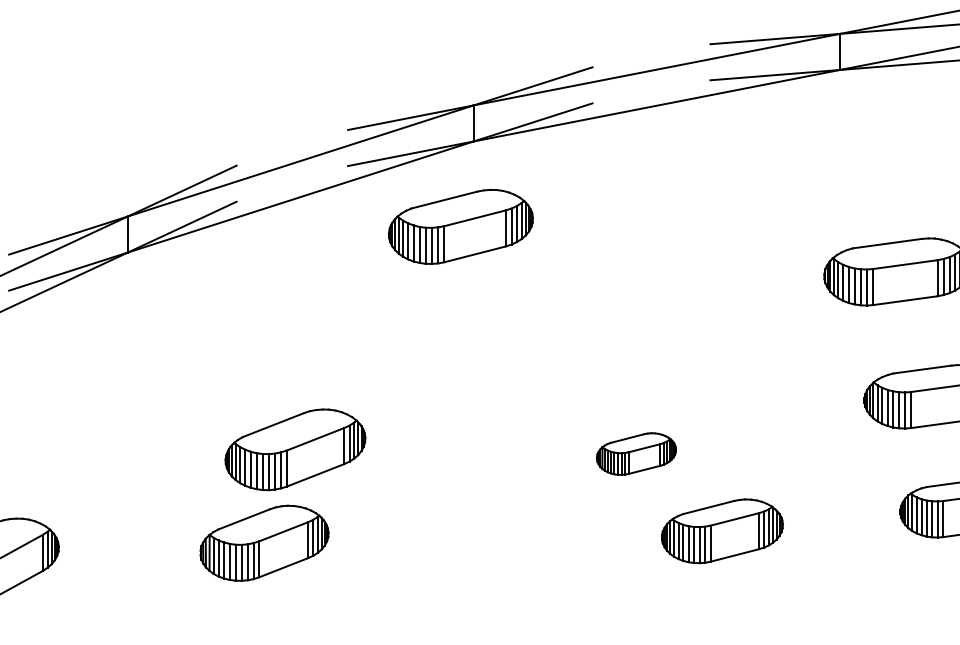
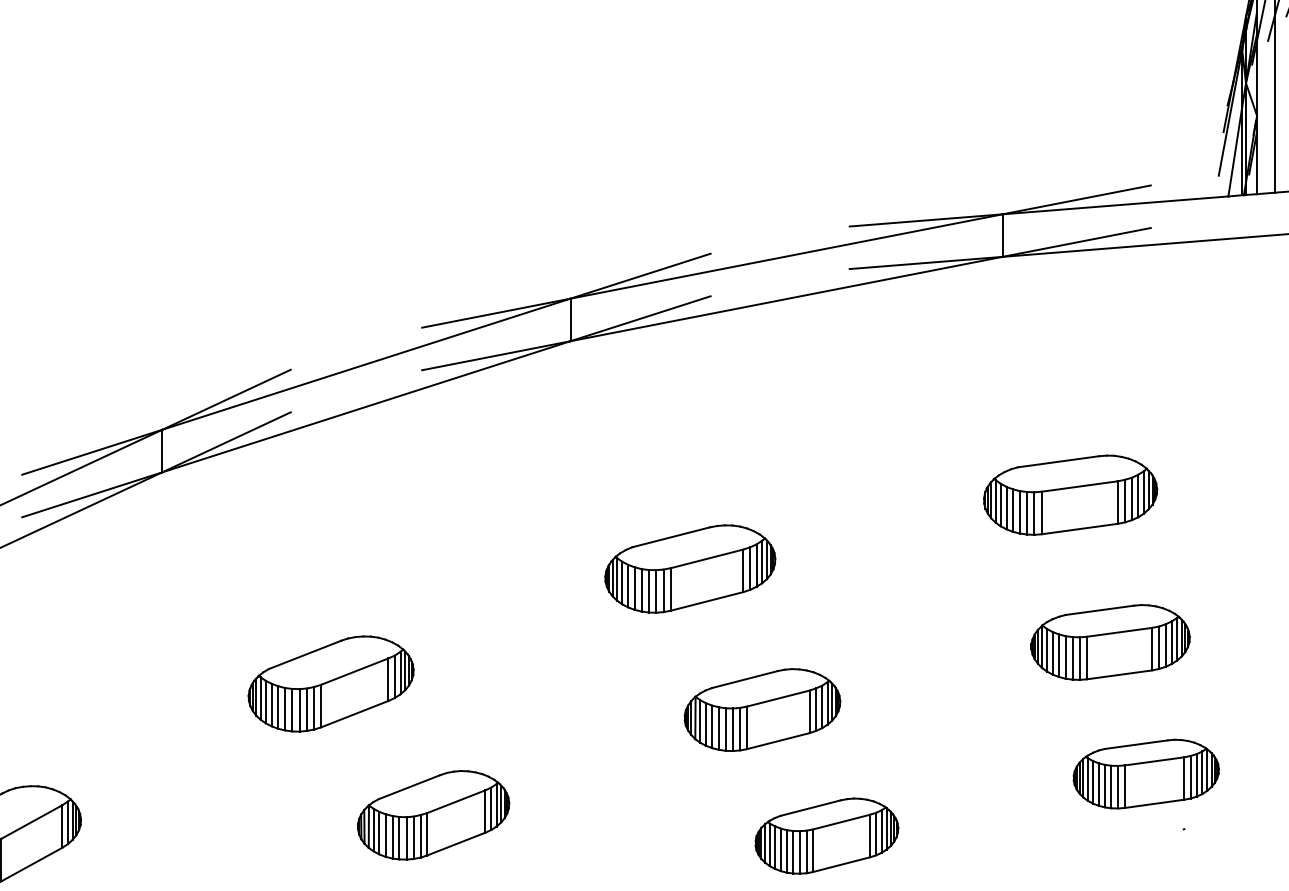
part: (461, 226) -> (690, 568), moved
part: (294, 449) -> (330, 683), moved
part: (636, 453) -> (762, 709), size x1.67
part: (722, 530) -> (826, 835), moved
part: (264, 543) -> (433, 815), moved

